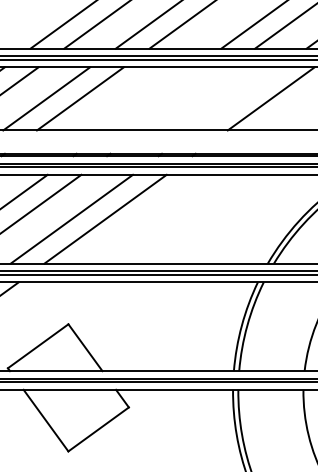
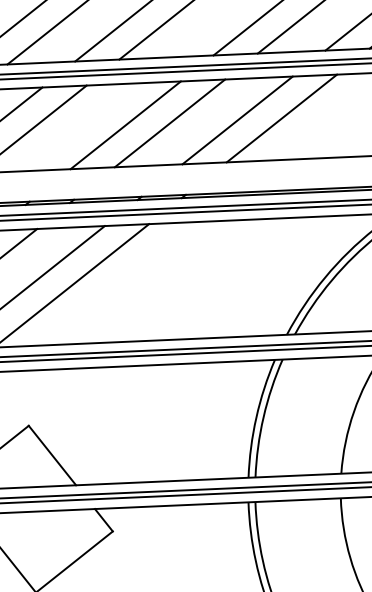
line: (151, 98) -> (124, 124), added
line: (185, 98) -> (169, 122), added
line: (237, 98) -> (237, 119), added

